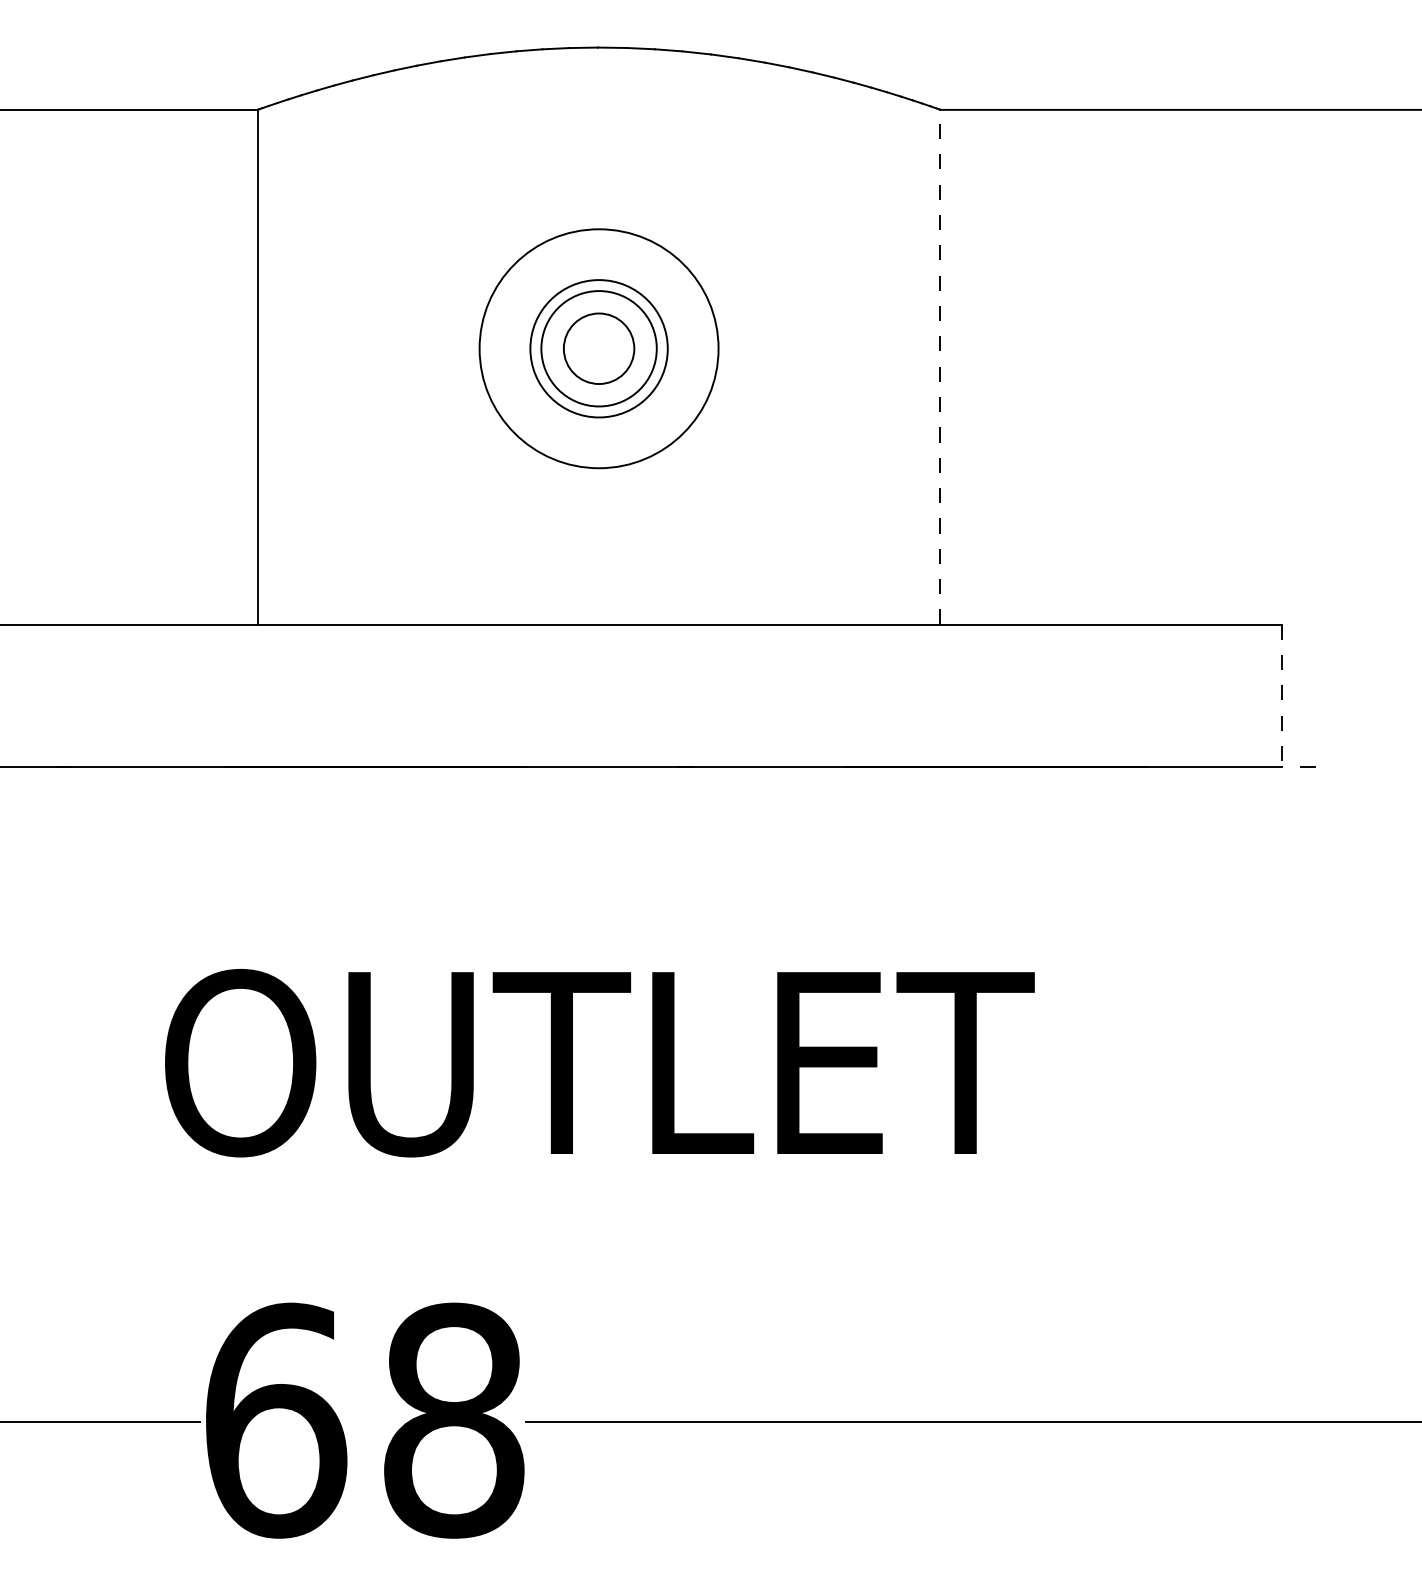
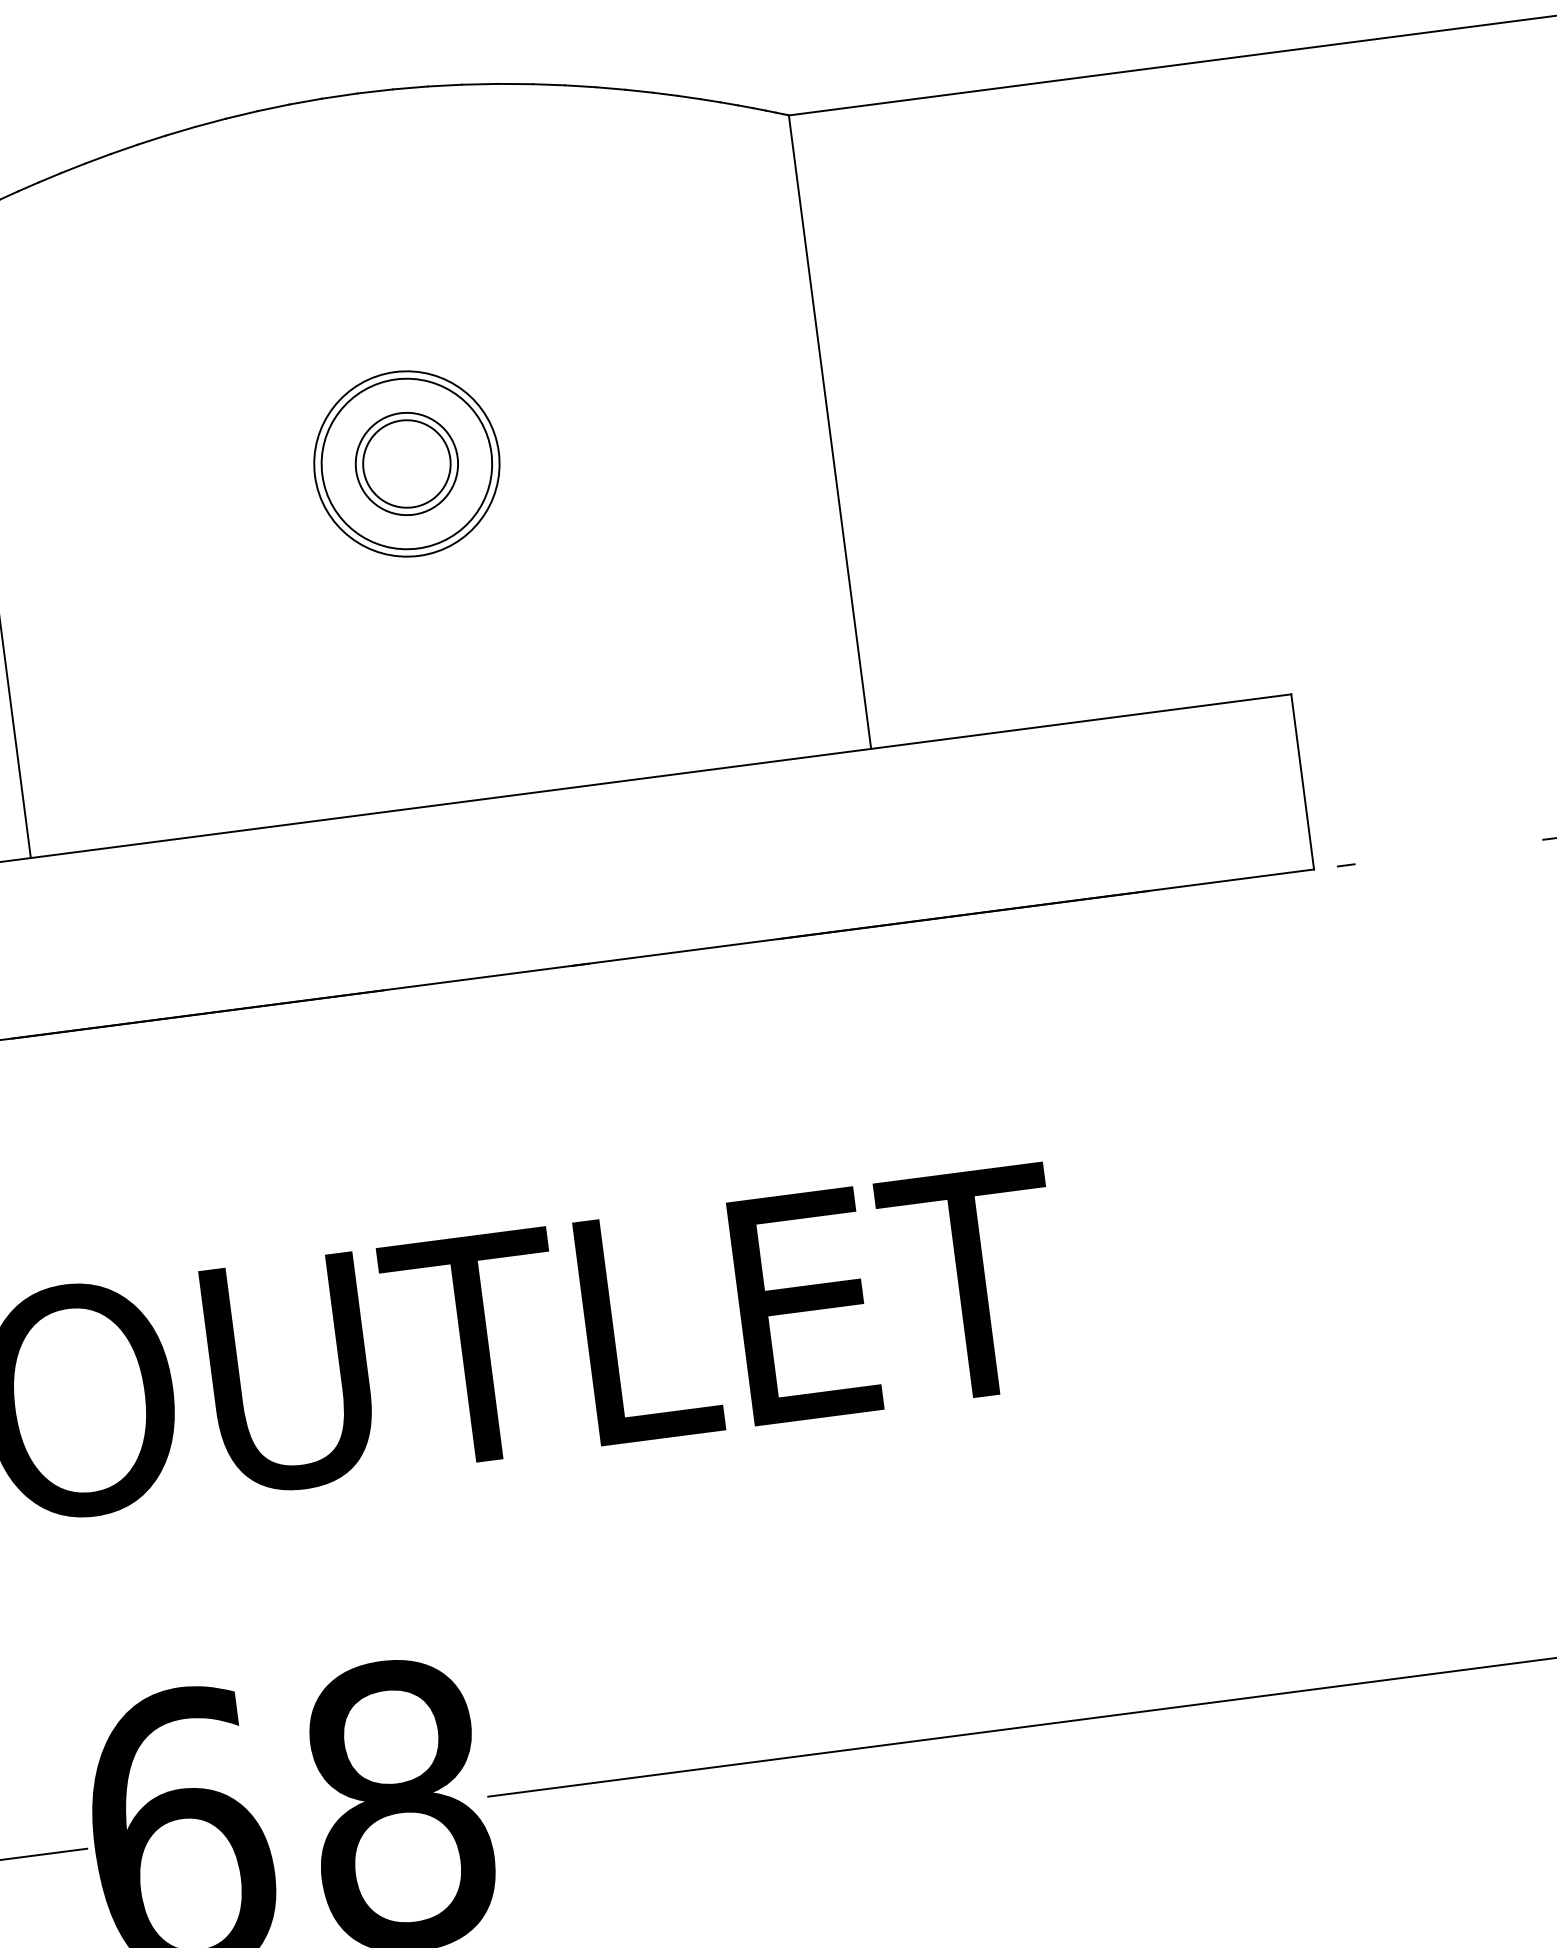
circle: (598, 348) -> (406, 463), size x0.62
circle: (598, 348) -> (406, 463), size x0.71
line: (940, 366) -> (829, 431), dashed -> solid
line: (1281, 696) -> (1302, 782), dashed -> solid

